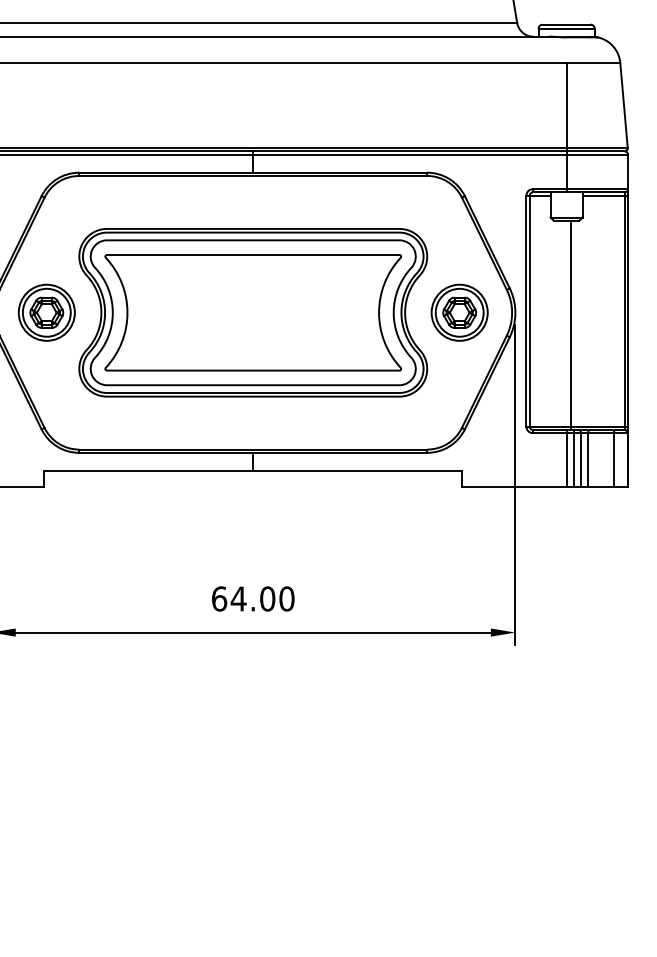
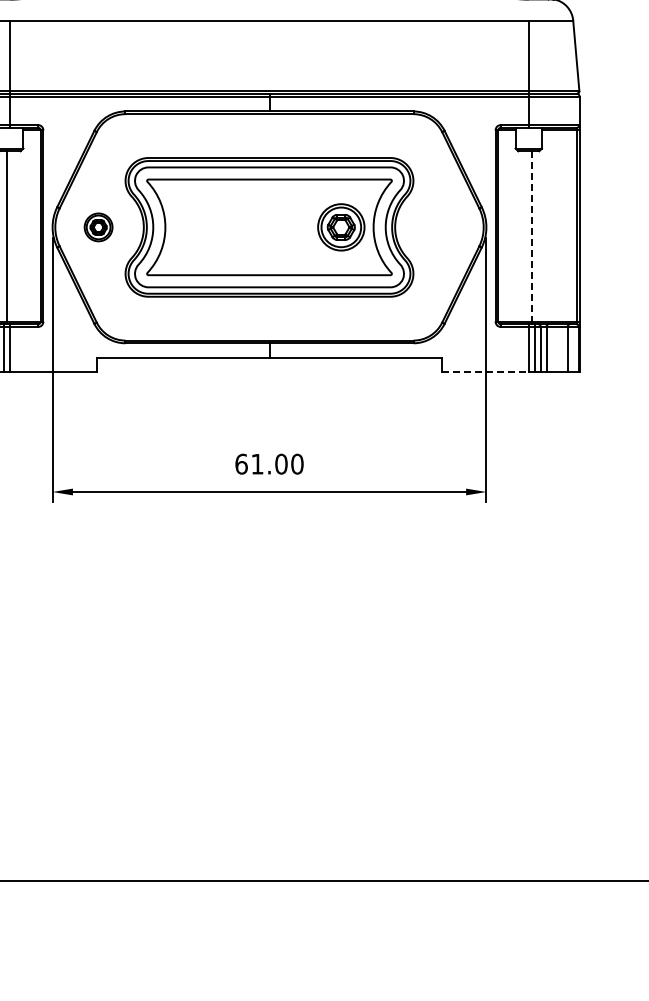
part: (46, 312) -> (98, 227), size x0.6
part: (459, 312) -> (341, 227), moved
line: (571, 323) -> (532, 236), solid -> dashed
line: (515, 486) -> (486, 371), solid -> dashed
text: (238, 599) -> (257, 464), 64.00 -> 61.00

